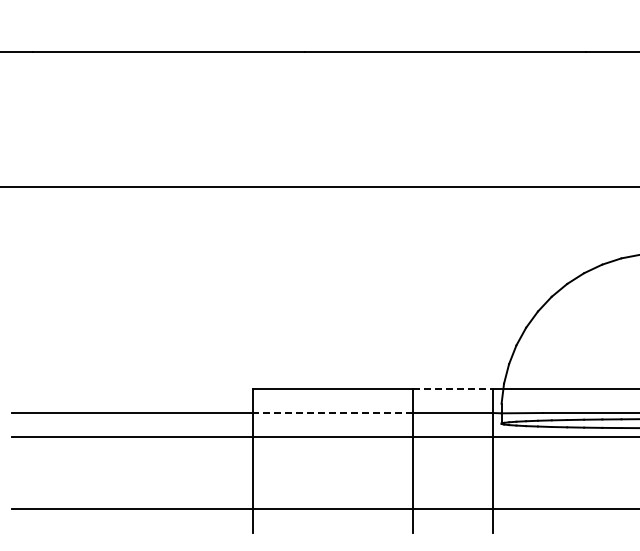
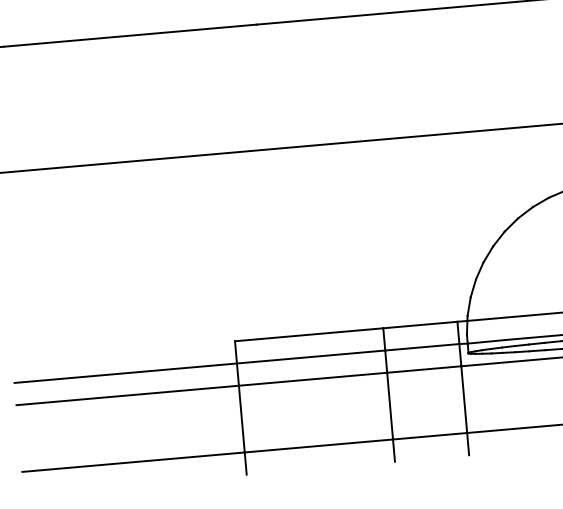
line: (453, 389) -> (421, 325), dashed -> solid
line: (332, 413) -> (311, 357), dashed -> solid

